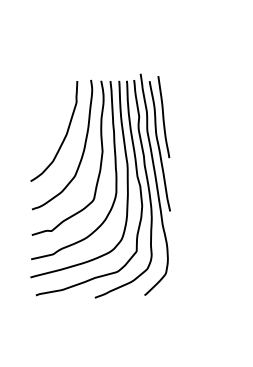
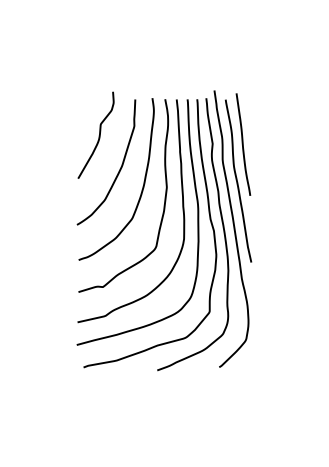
curve: (47, 109) -> (98, 135), added

